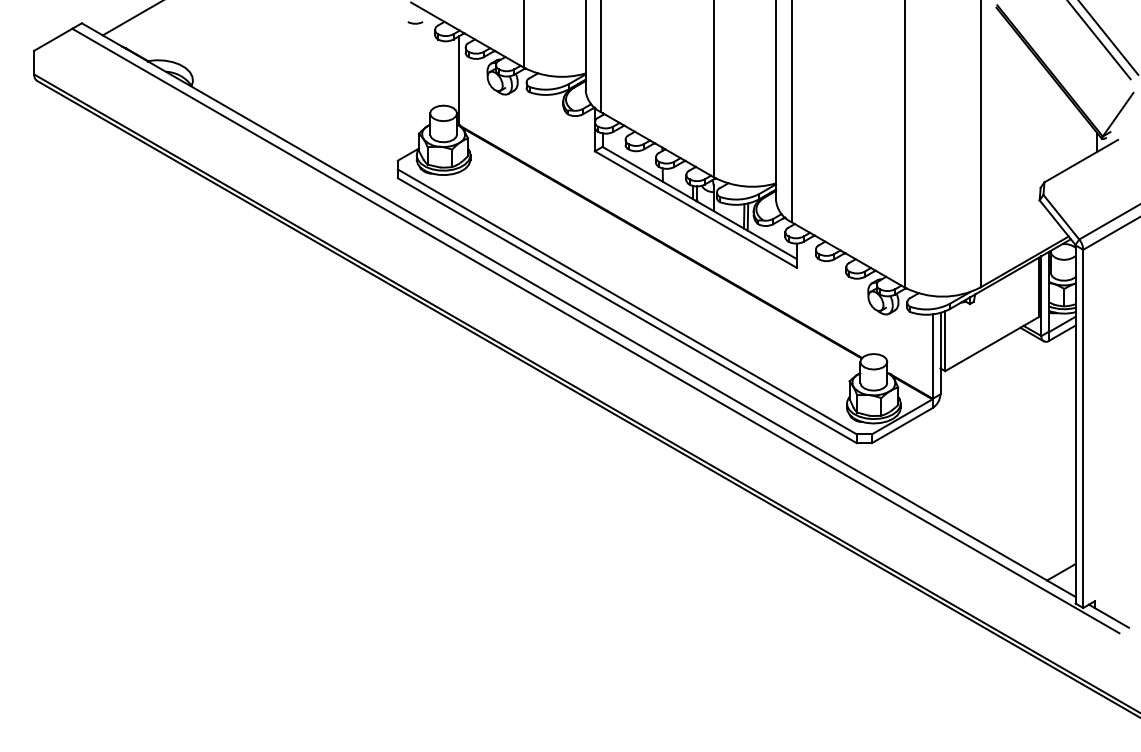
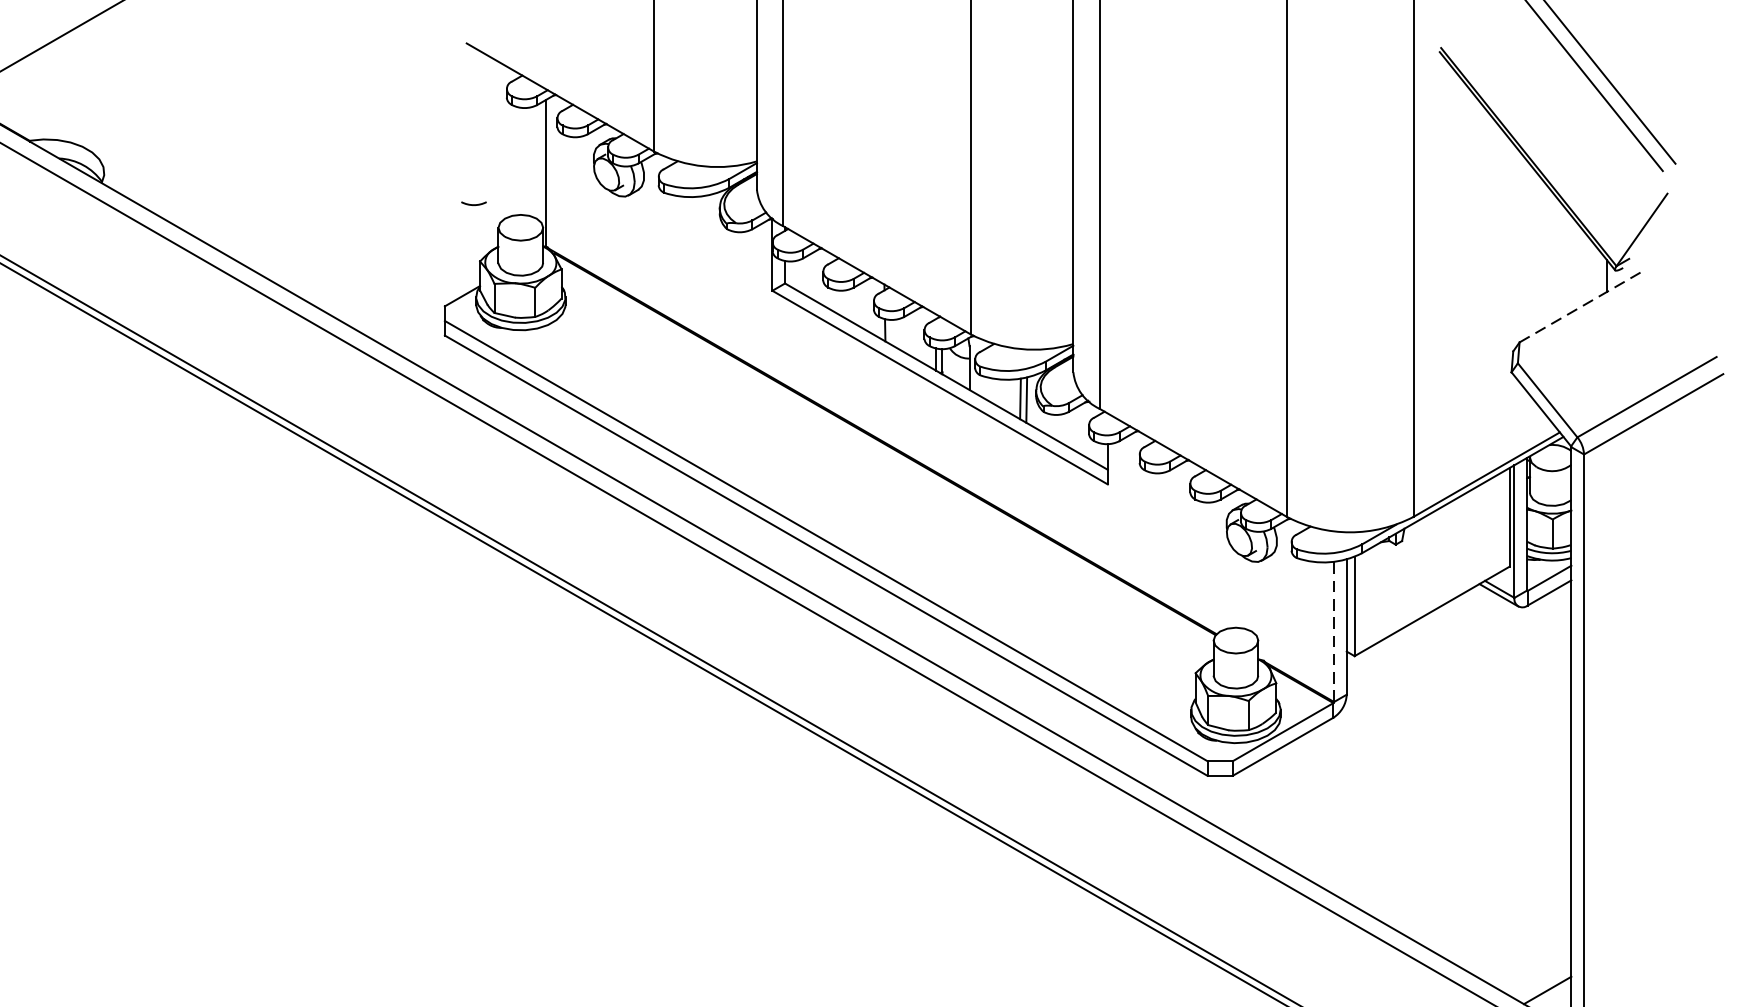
line: (415, 22) -> (474, 202), moved
line: (1081, 160) -> (1581, 306), solid -> dashed
line: (932, 356) -> (1333, 631), solid -> dashed

